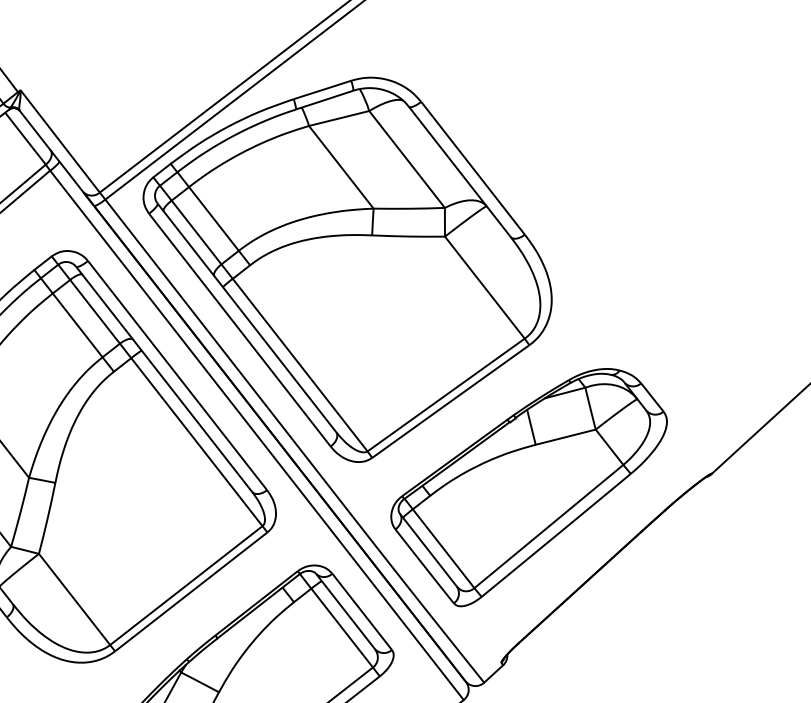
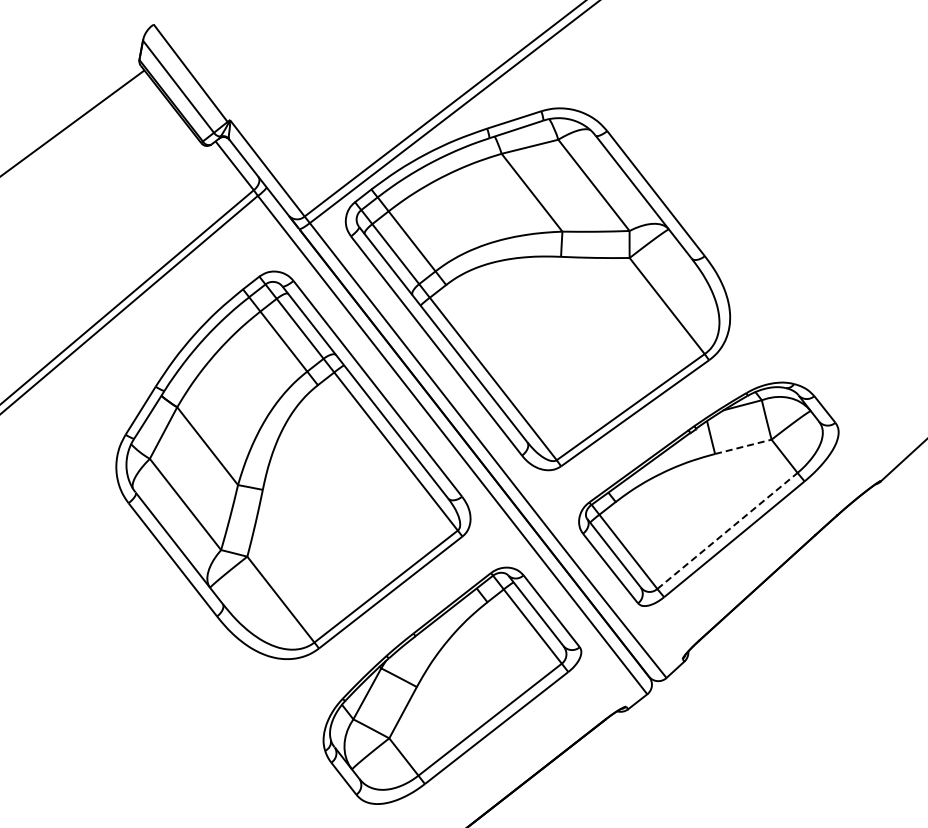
line: (565, 436) -> (743, 446), solid -> dashed
line: (548, 526) -> (727, 530), solid -> dashed

